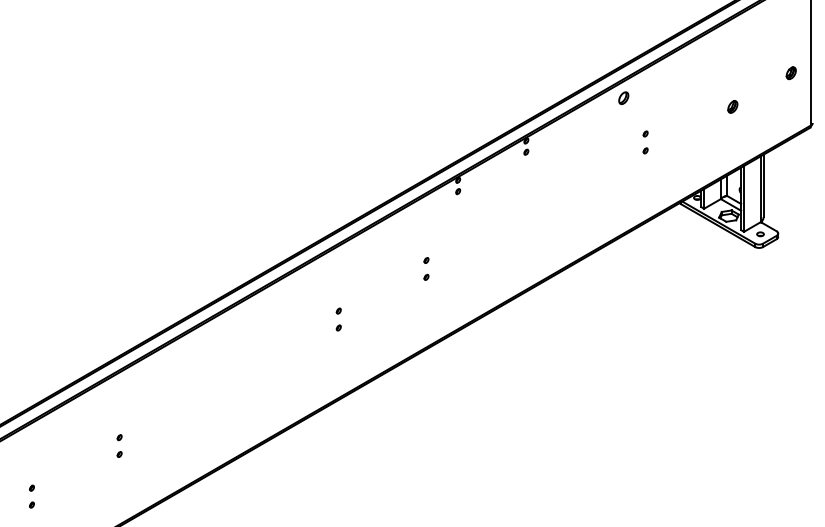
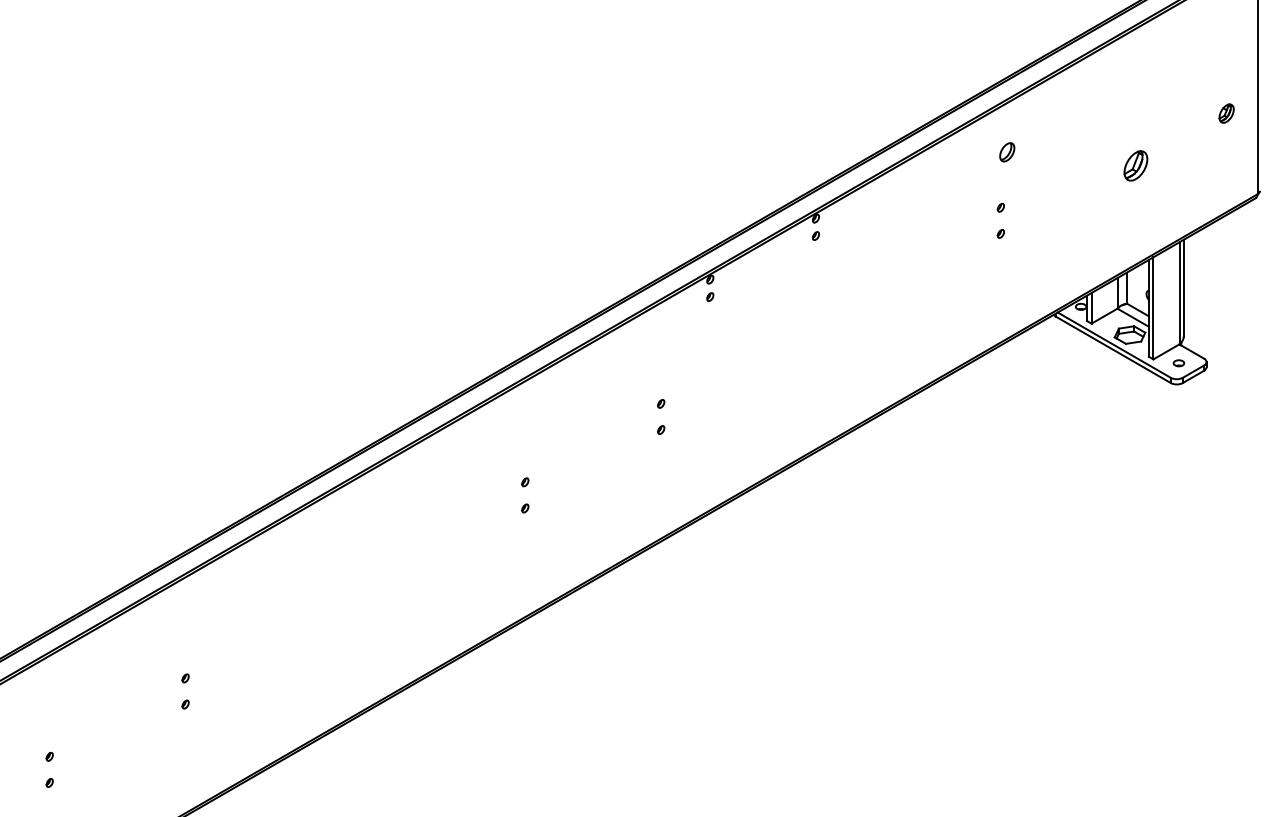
part: (623, 98) -> (1006, 152), moved
part: (732, 106) -> (1135, 165), size x1.6

